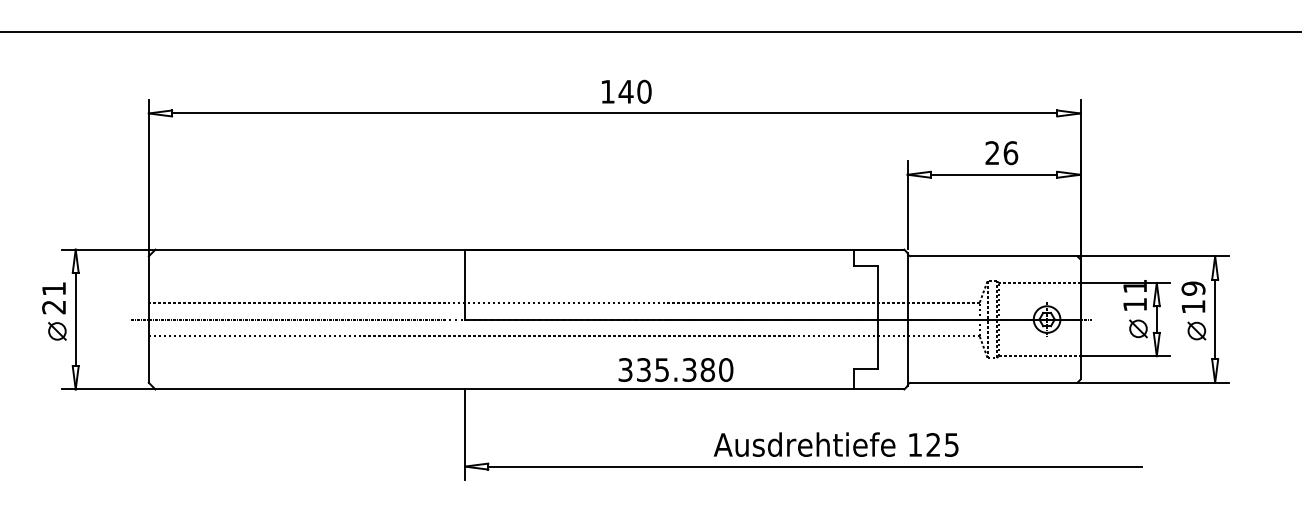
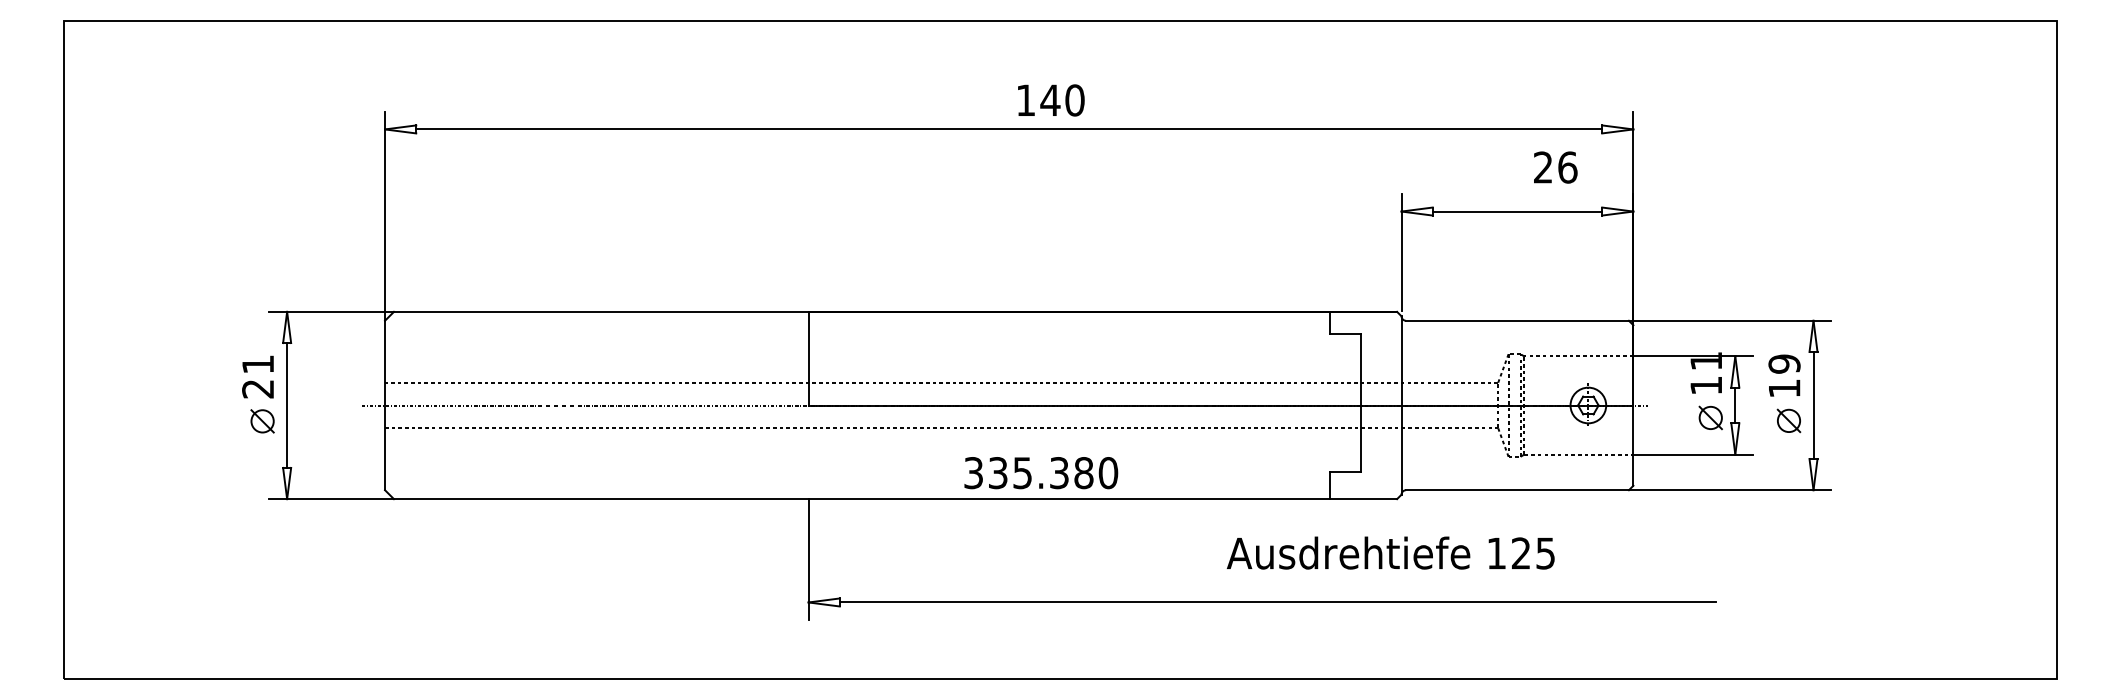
text: (626, 91) -> (1051, 100), moved
text: (1001, 153) -> (1555, 167), moved
text: (676, 370) -> (1041, 473), moved
text: (835, 444) -> (1390, 552), moved

